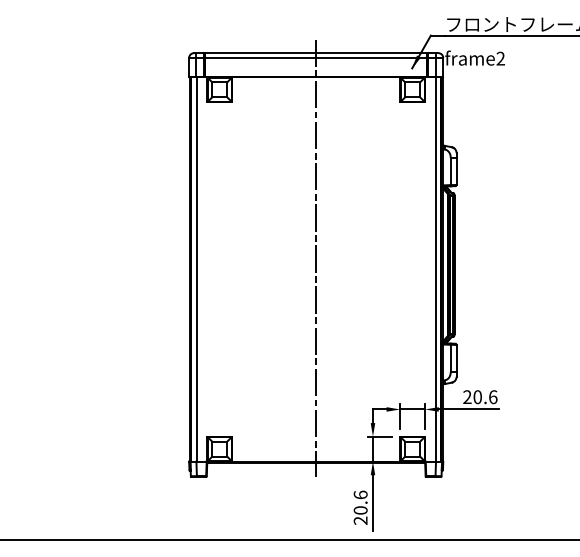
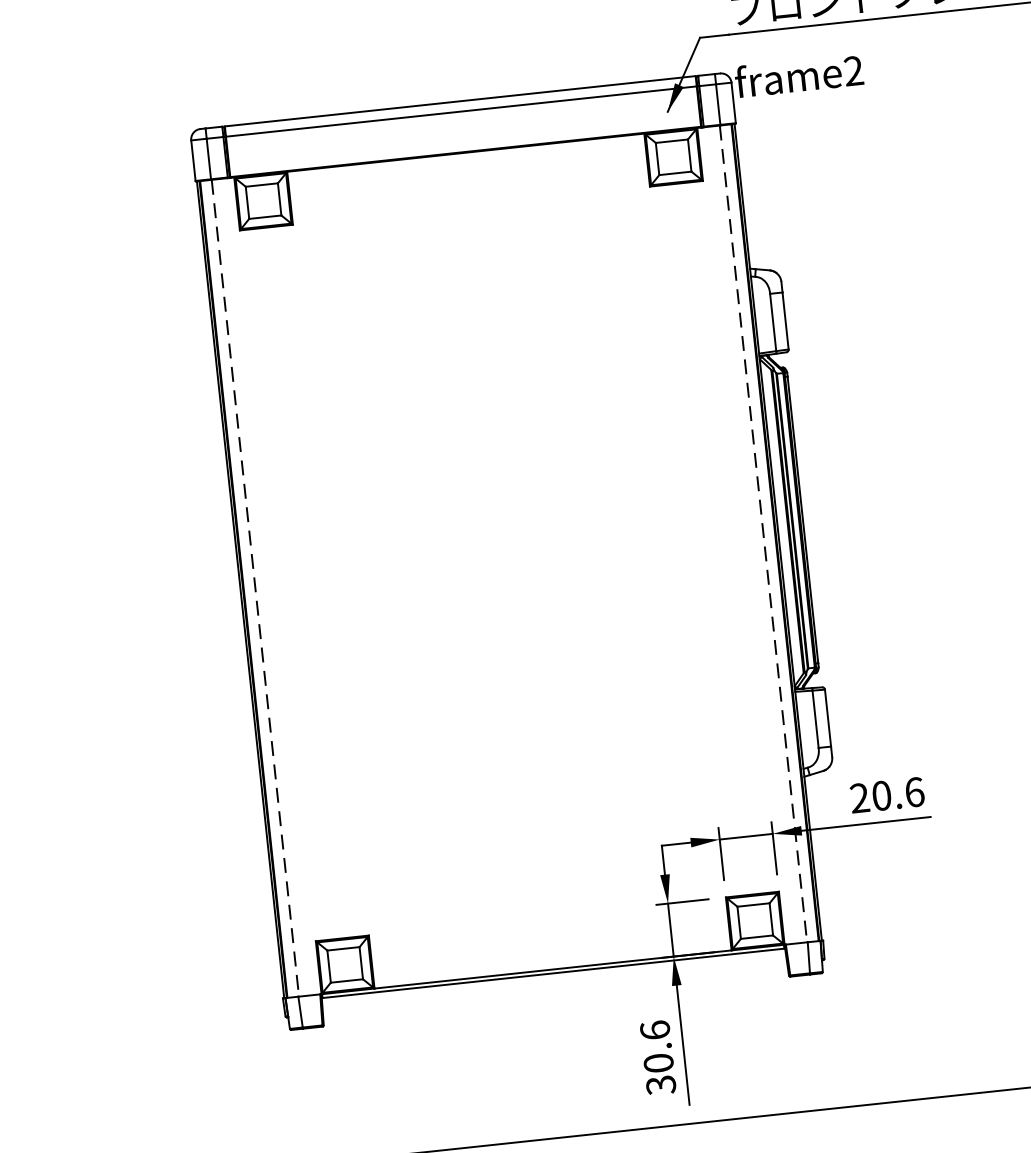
line: (316, 258) -> (507, 537), removed
line: (196, 270) -> (255, 590), solid -> dashed
line: (435, 270) -> (763, 536), solid -> dashed
text: (360, 520) -> (660, 1084), 20.6 -> 30.6

